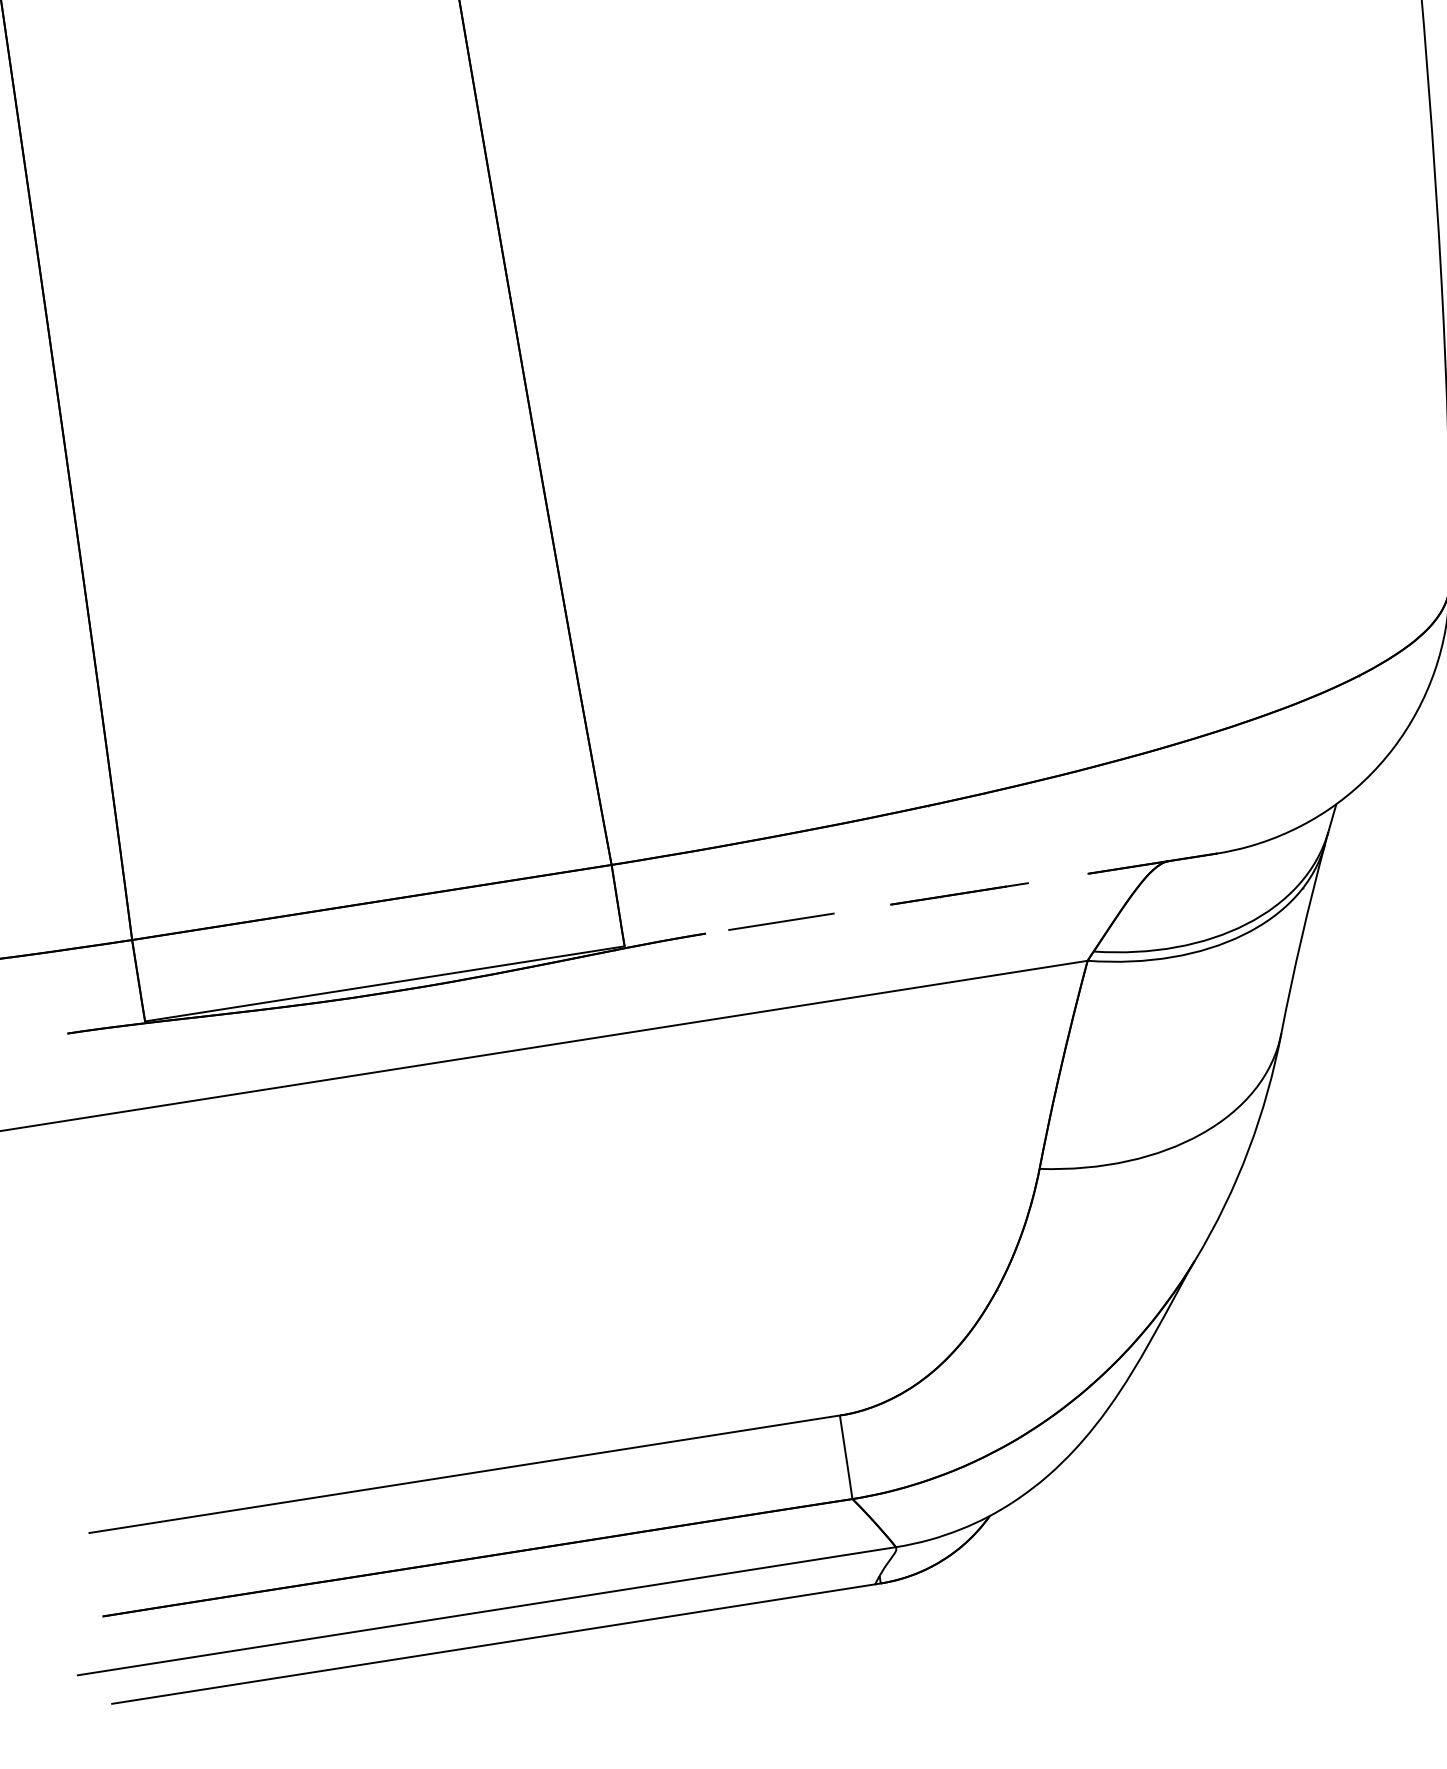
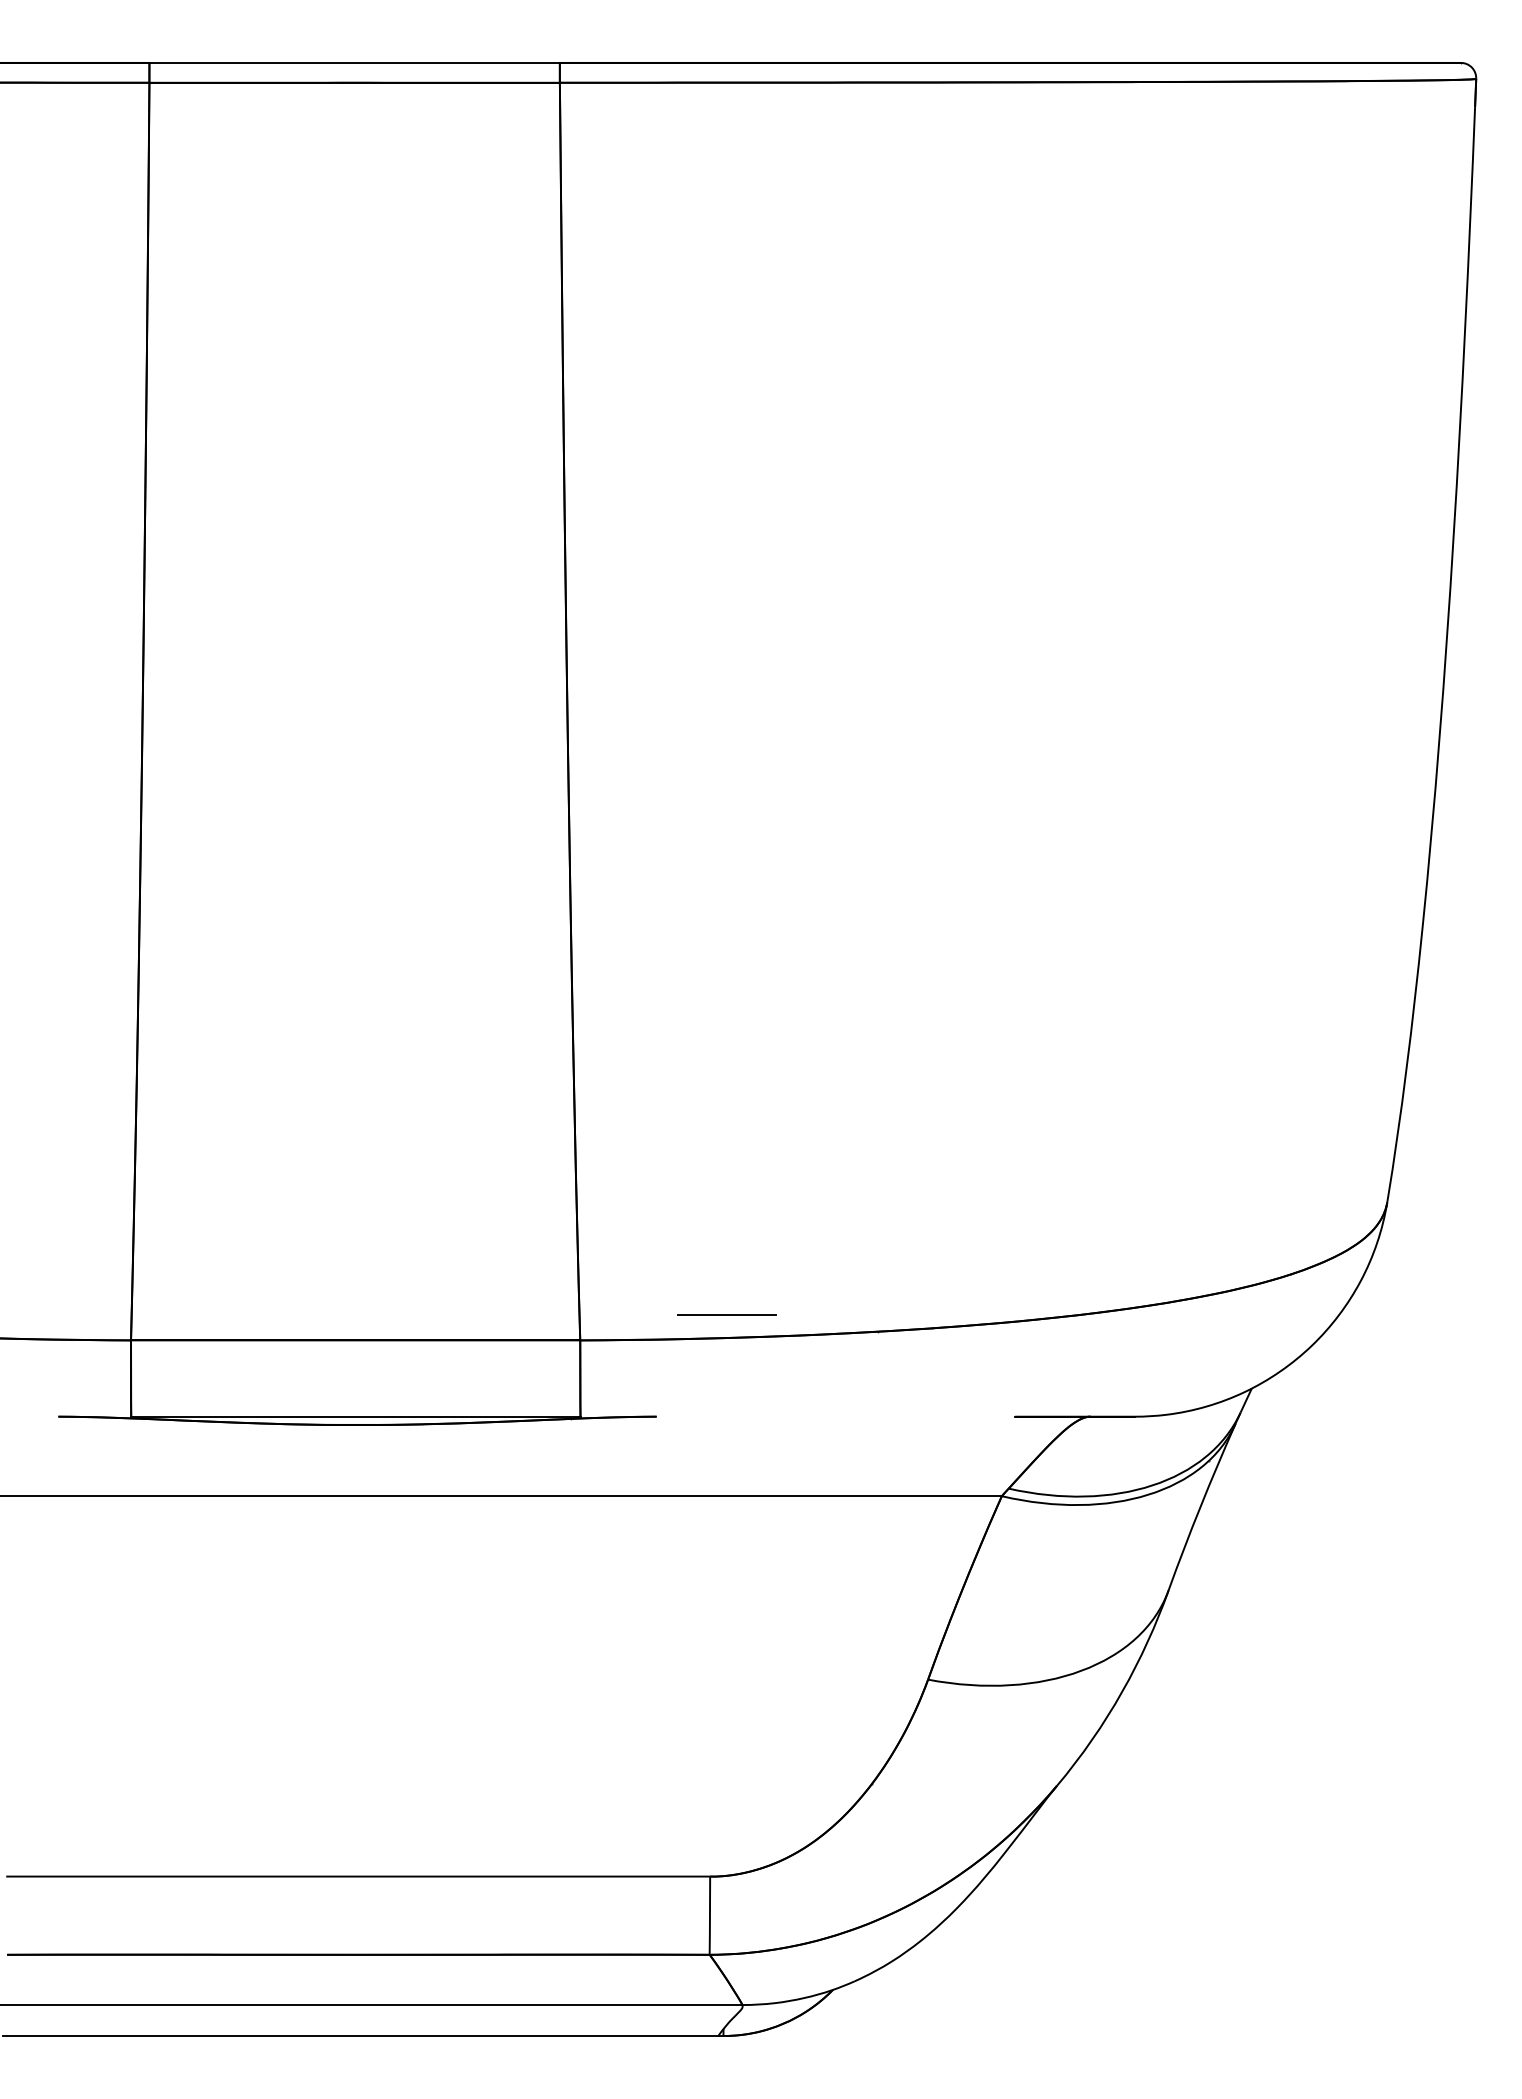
line: (958, 893) -> (893, 1416), removed
line: (780, 921) -> (726, 1314), moved

